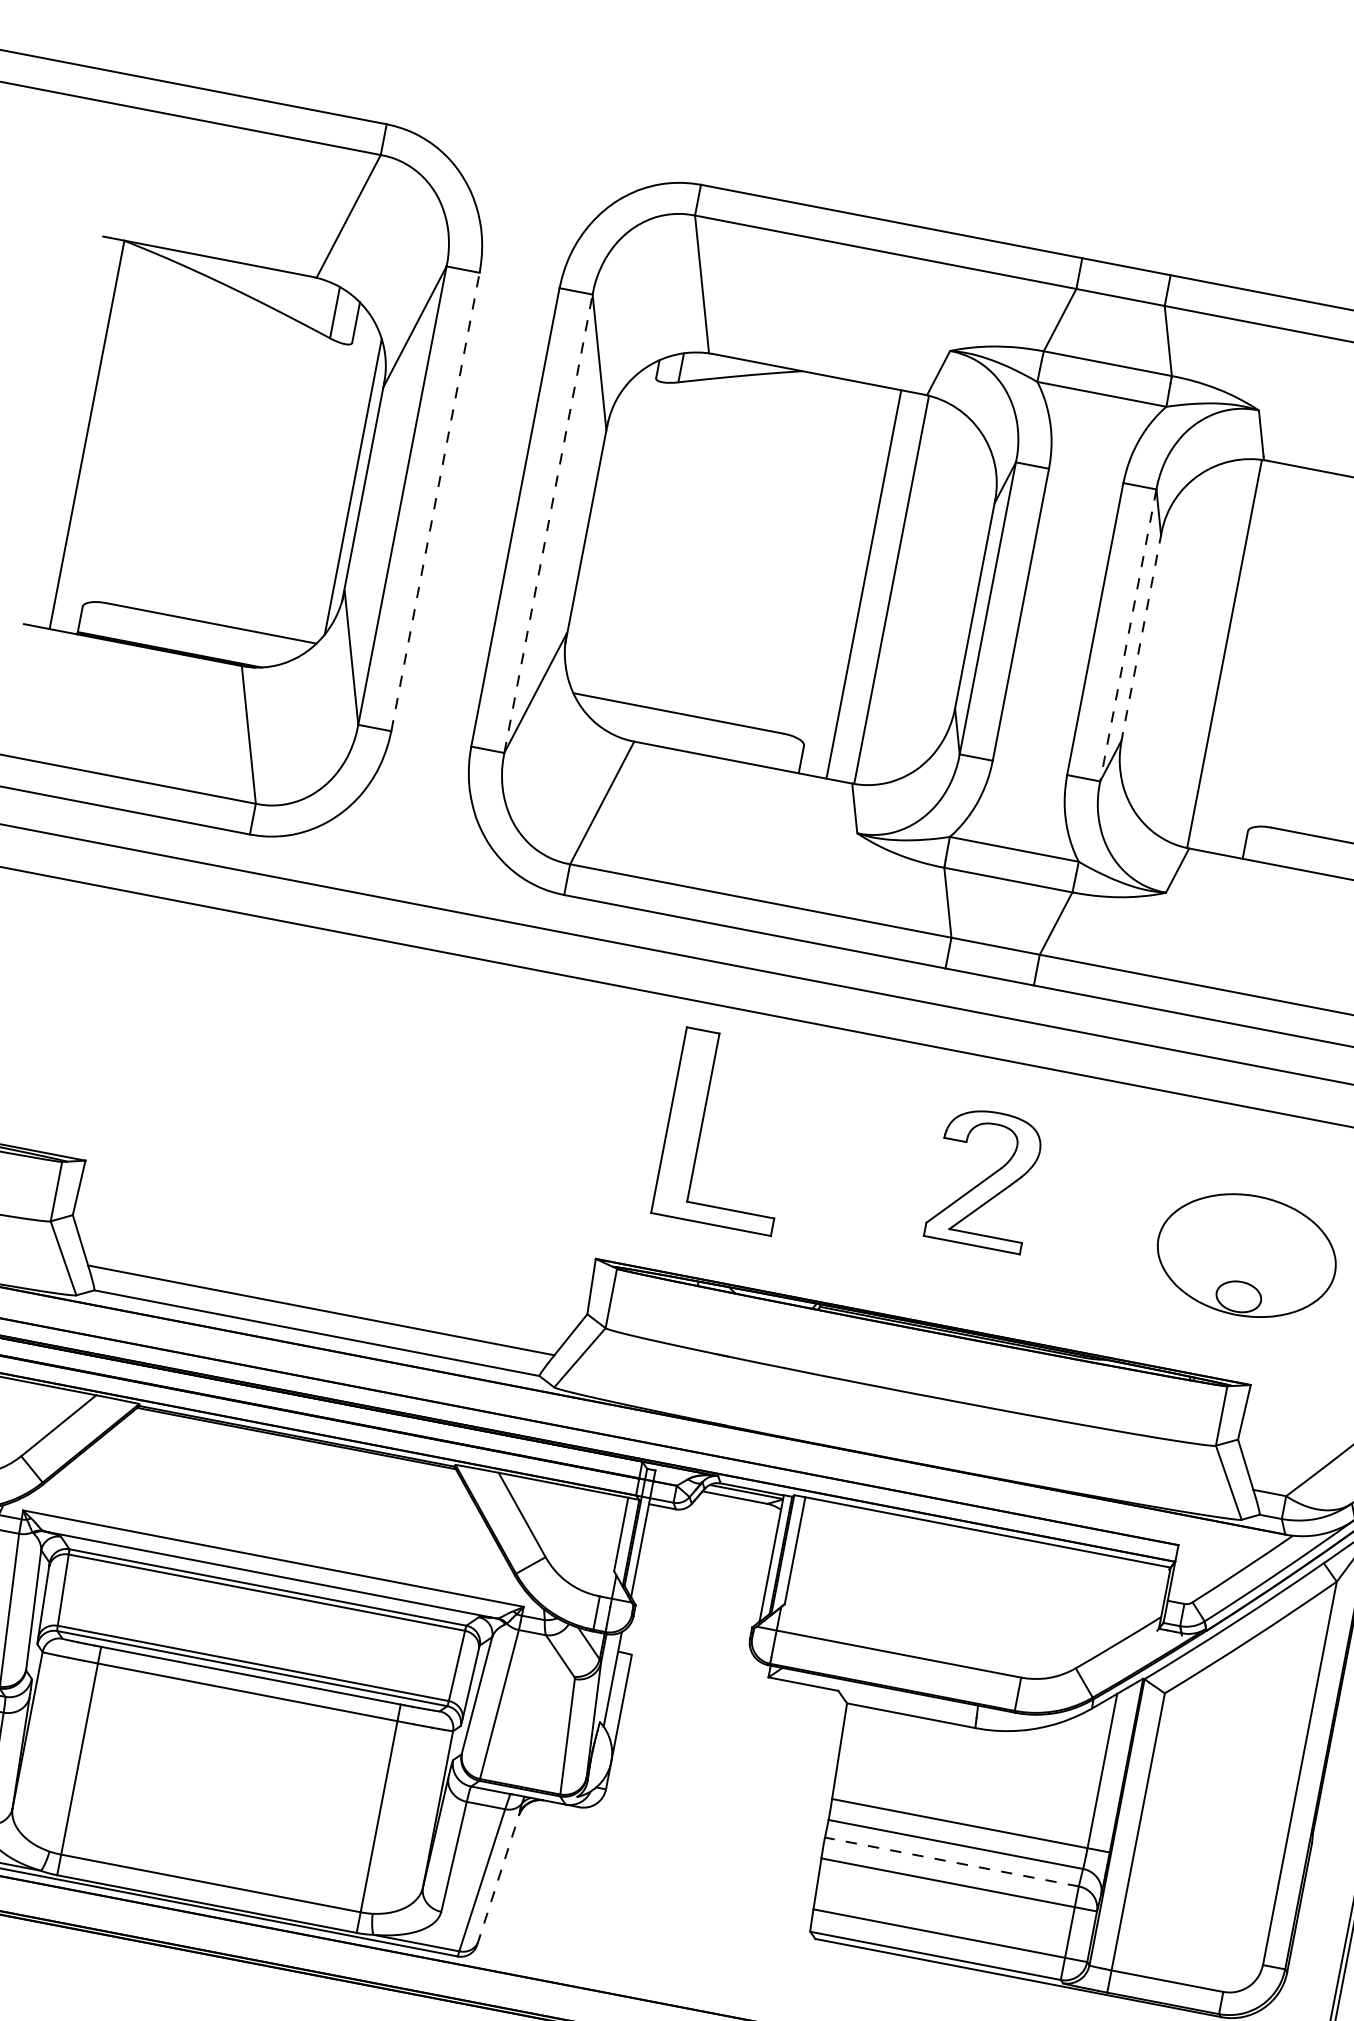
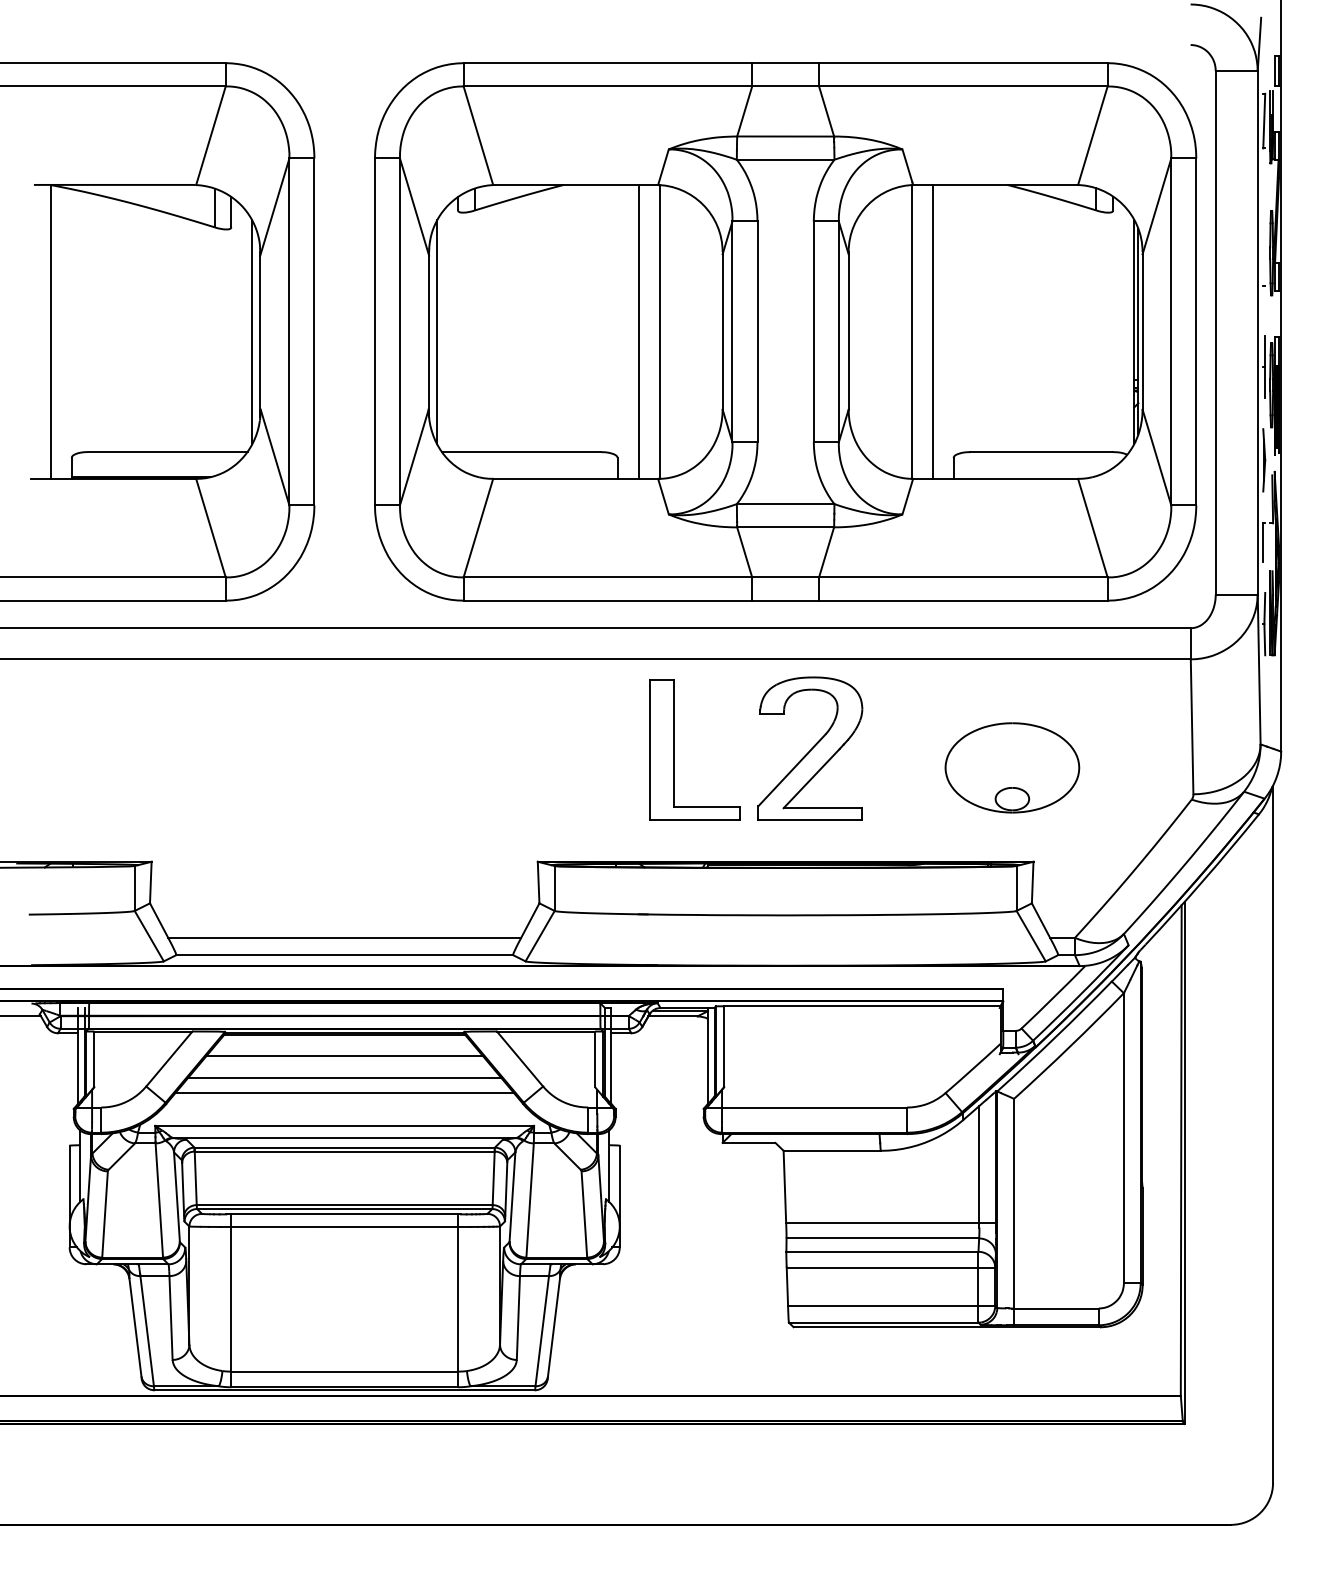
line: (435, 501) -> (314, 331), dashed -> solid
line: (547, 523) -> (399, 331), dashed -> solid
line: (597, 534) -> (437, 332), added
line: (1141, 635) -> (848, 330), dashed -> solid
line: (1127, 636) -> (838, 332), dashed -> solid
line: (1252, 658) -> (932, 331), added
part: (701, 1125) -> (674, 749), moved
part: (984, 1178) -> (810, 748), size x1.43
line: (291, 1465) -> (344, 1055), added
line: (285, 1496) -> (344, 1078), added
line: (281, 1515) -> (344, 1093), added
line: (950, 1861) -> (881, 1251), dashed -> solid
line: (497, 1879) -> (553, 1328), dashed -> solid

